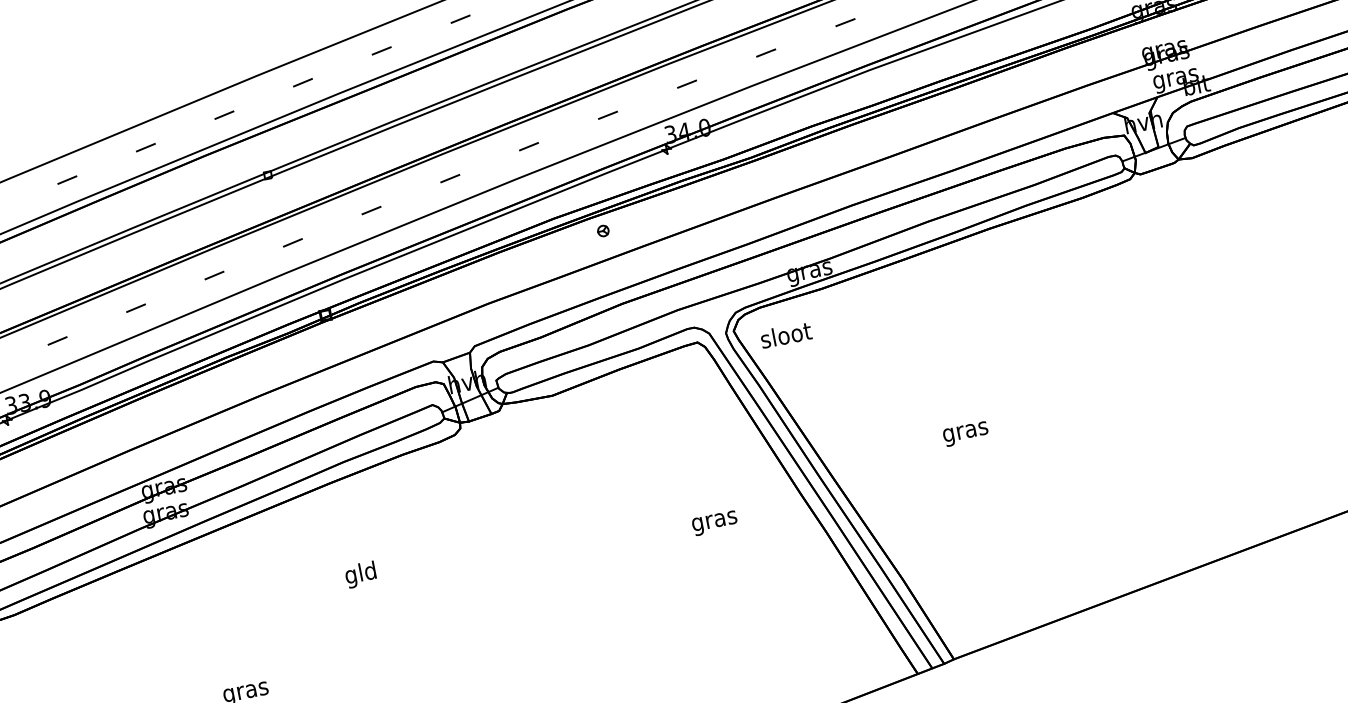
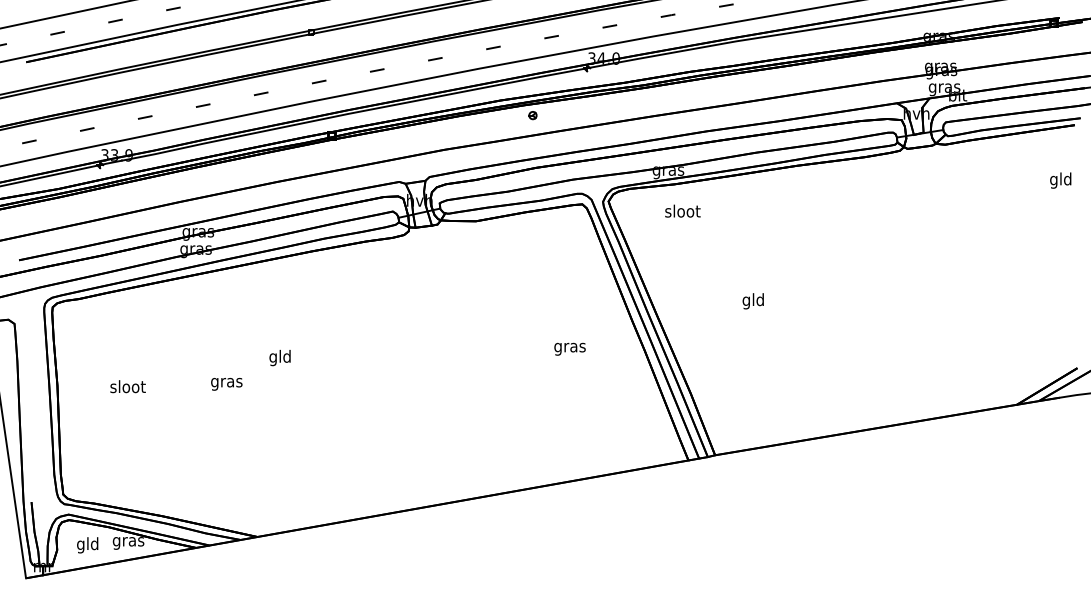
text: (785, 334) -> (682, 210), moved
text: (965, 432) -> (753, 301), gras -> gld
text: (714, 522) -> (569, 348), moved
text: (359, 574) -> (279, 357), moved

